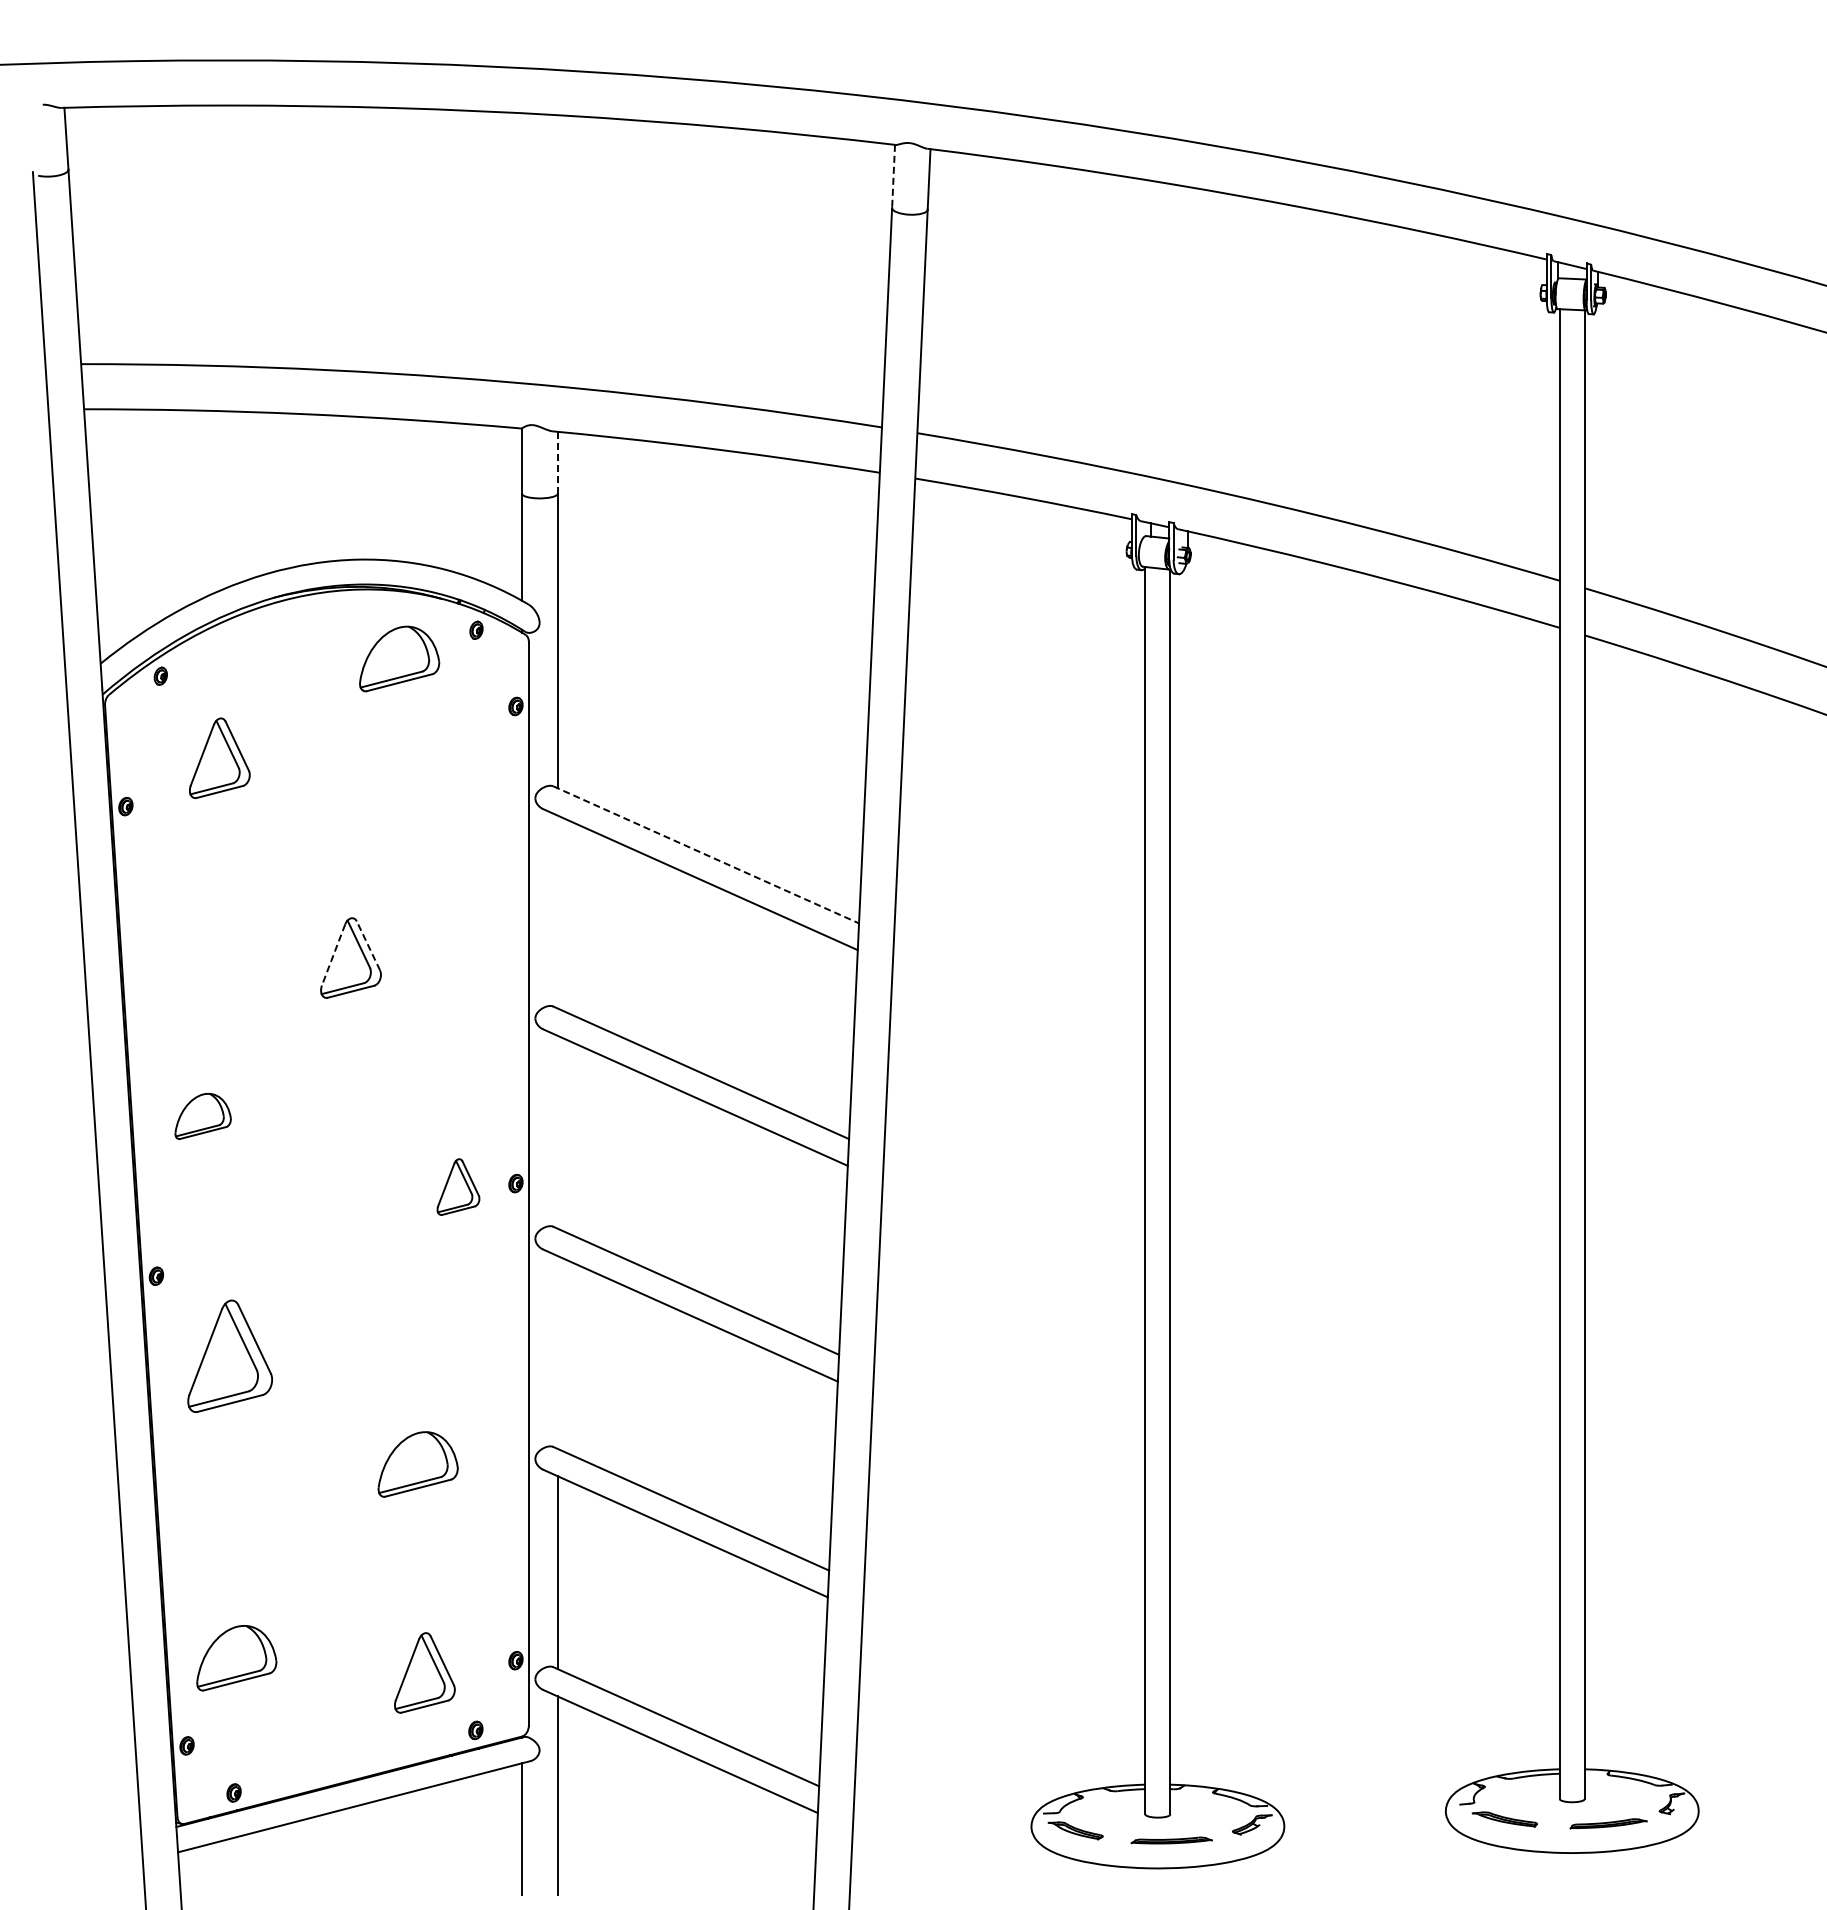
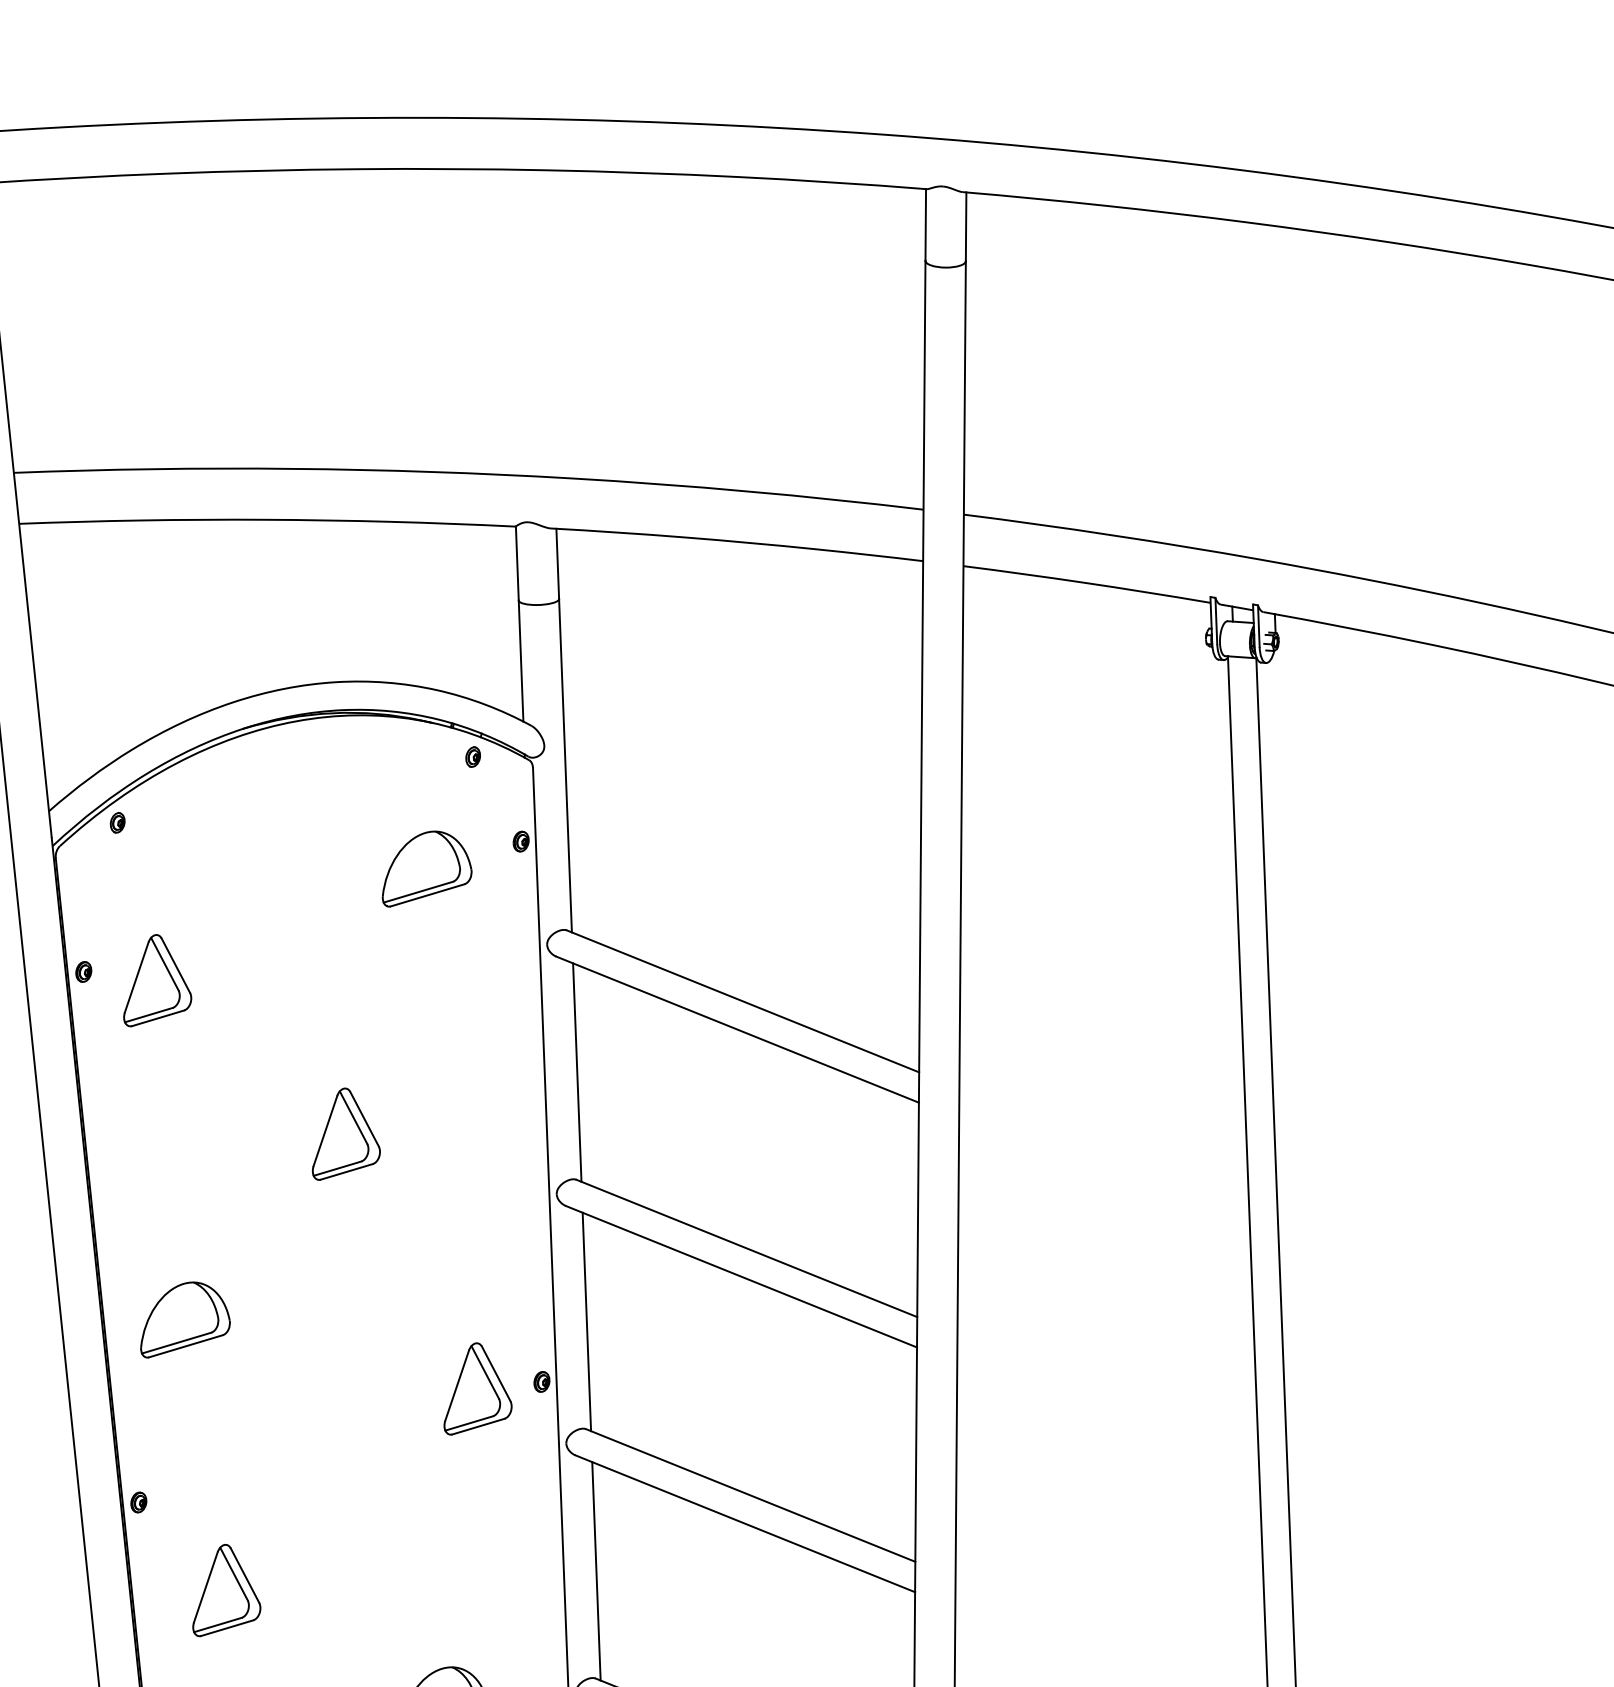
line: (893, 176) -> (925, 225), dashed -> solid
line: (557, 462) -> (557, 563), dashed -> solid
part: (399, 658) -> (426, 867), moved
part: (219, 758) -> (156, 980), moved
line: (706, 854) -> (743, 1000), dashed -> solid
line: (557, 911) -> (577, 1072), added
line: (368, 945) -> (364, 1118), dashed -> solid
line: (333, 955) -> (325, 1131), dashed -> solid
part: (202, 1116) -> (184, 1319), size x1.43
line: (557, 1131) -> (586, 1321), added
part: (458, 1186) -> (476, 1387), size x1.43
line: (557, 1351) -> (596, 1570), added
part: (229, 1356) -> (225, 1590), size x0.71

